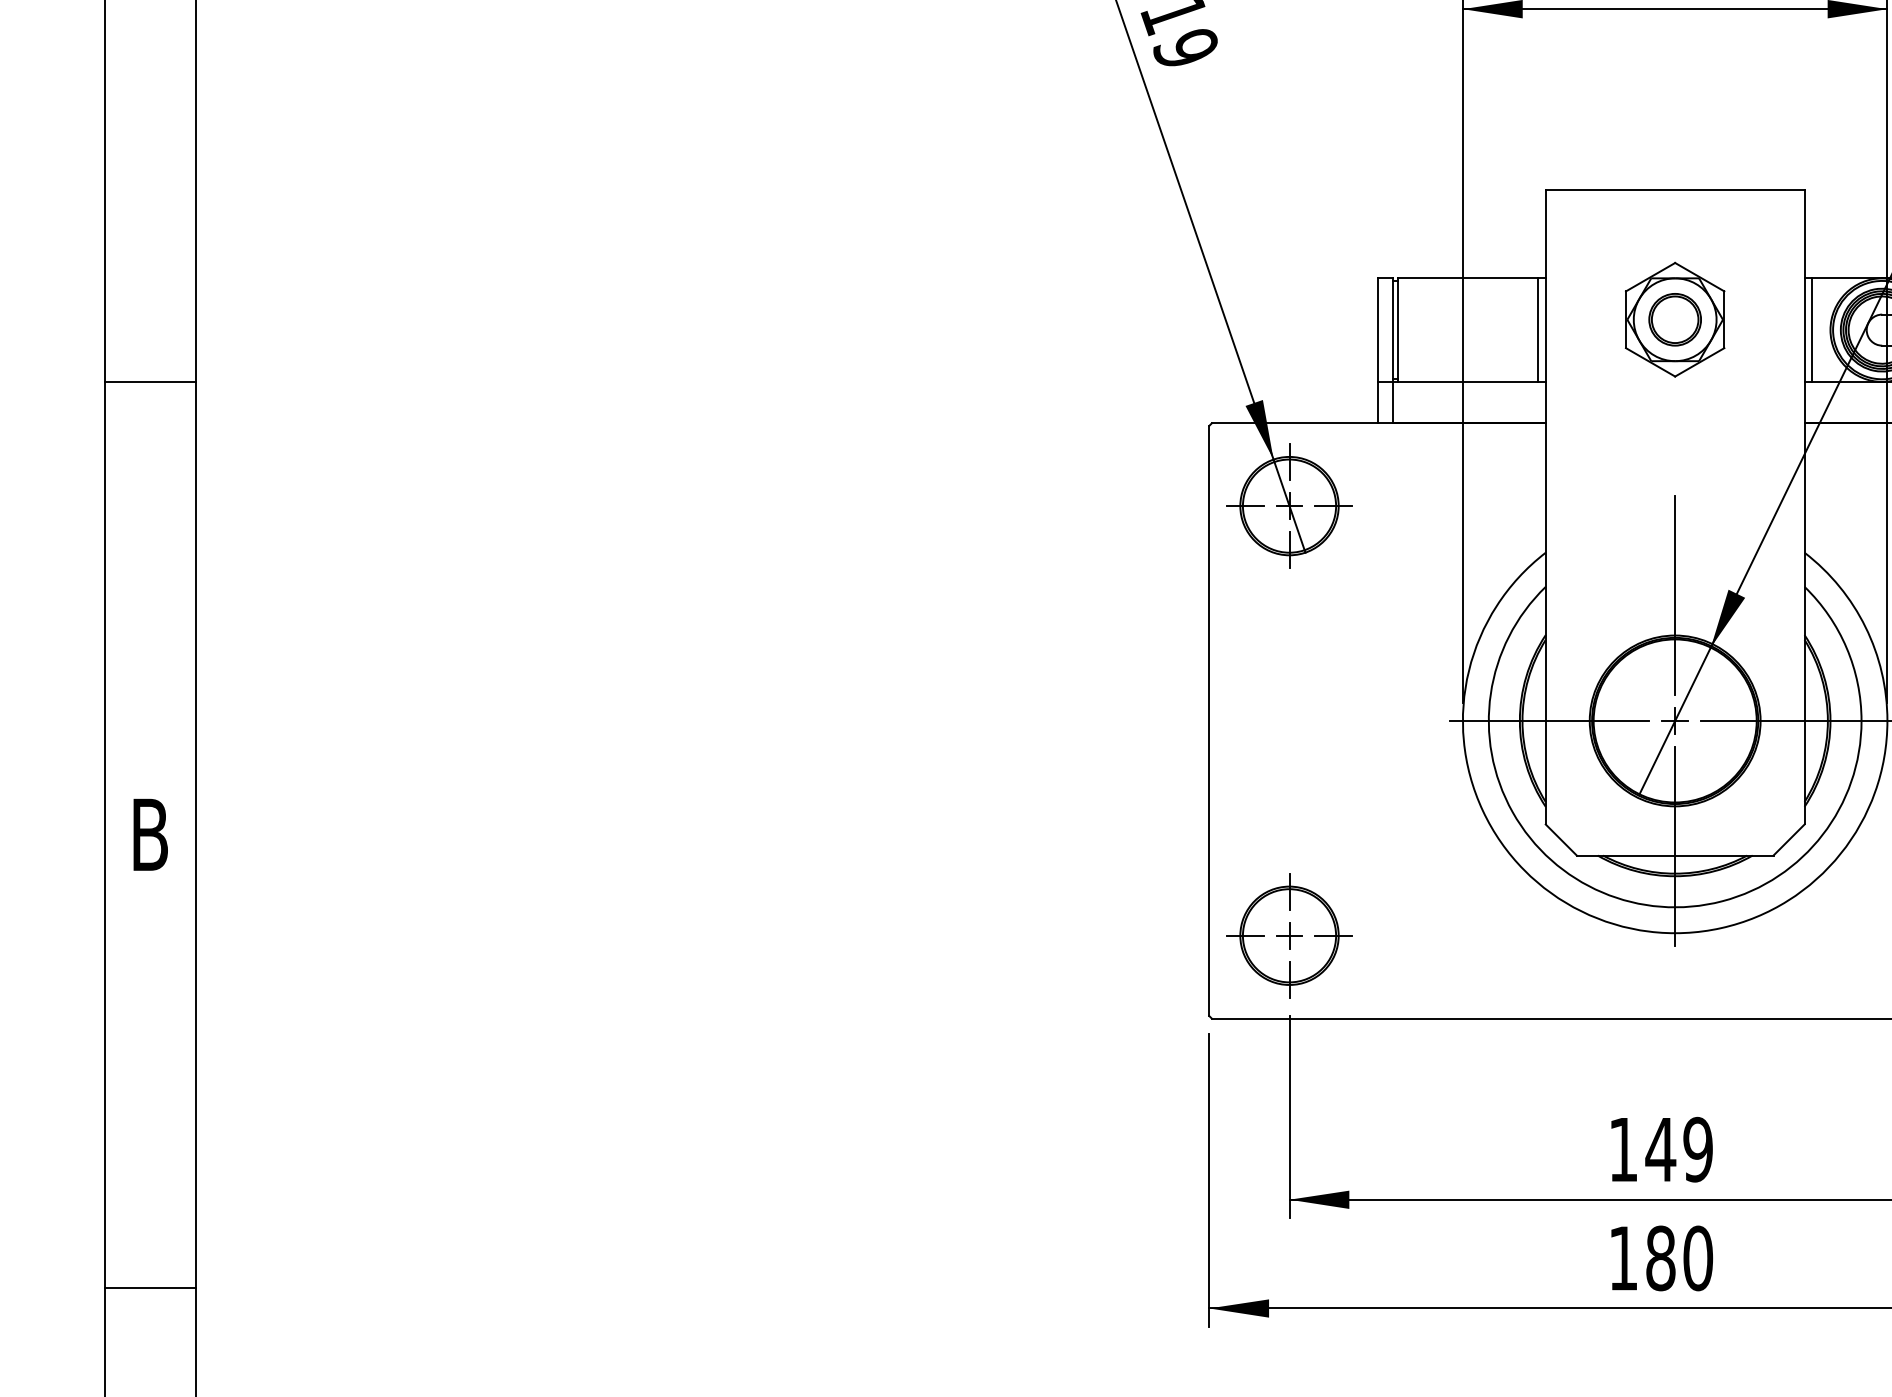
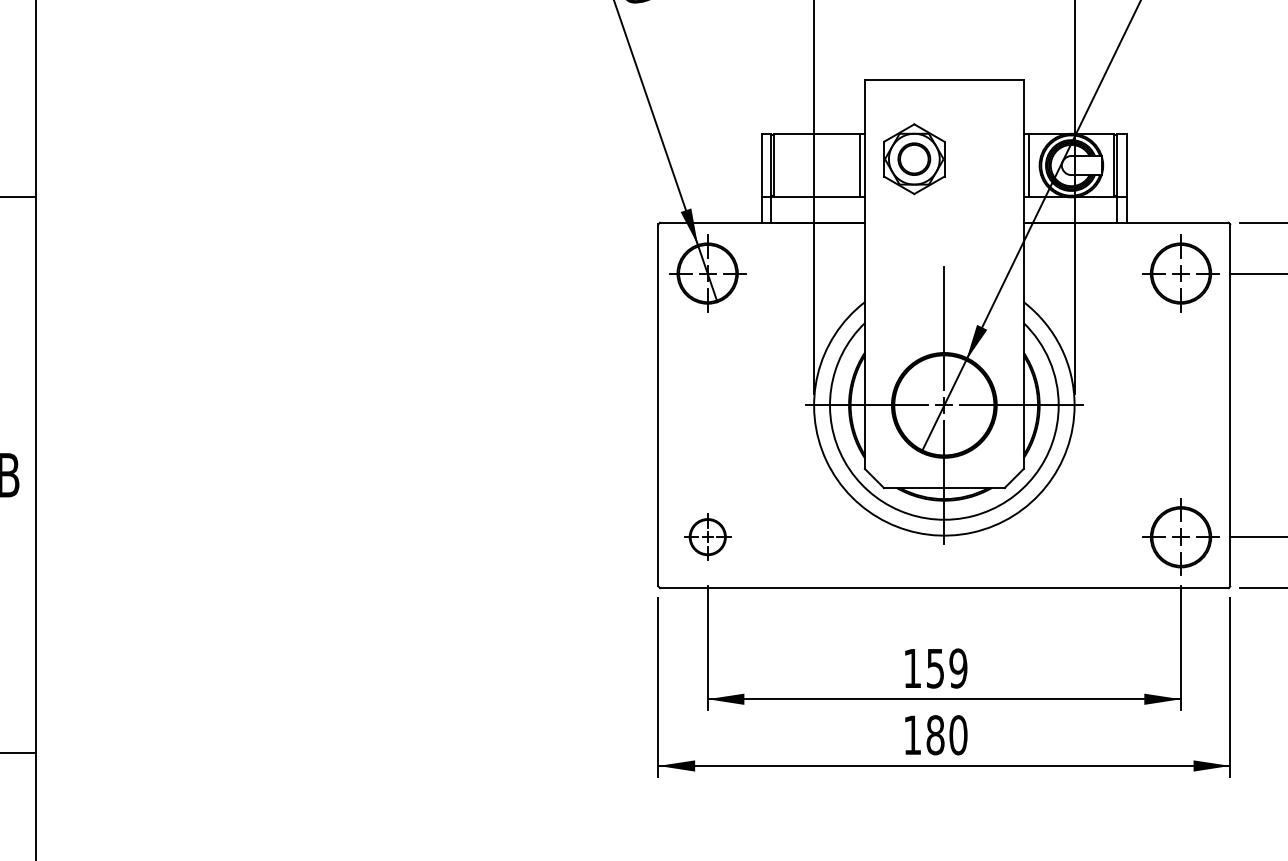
part: (1675, 320) -> (914, 159), moved
part: (1289, 934) -> (707, 536), size x0.6
text: (1660, 1149) -> (935, 668), 149 -> 159

